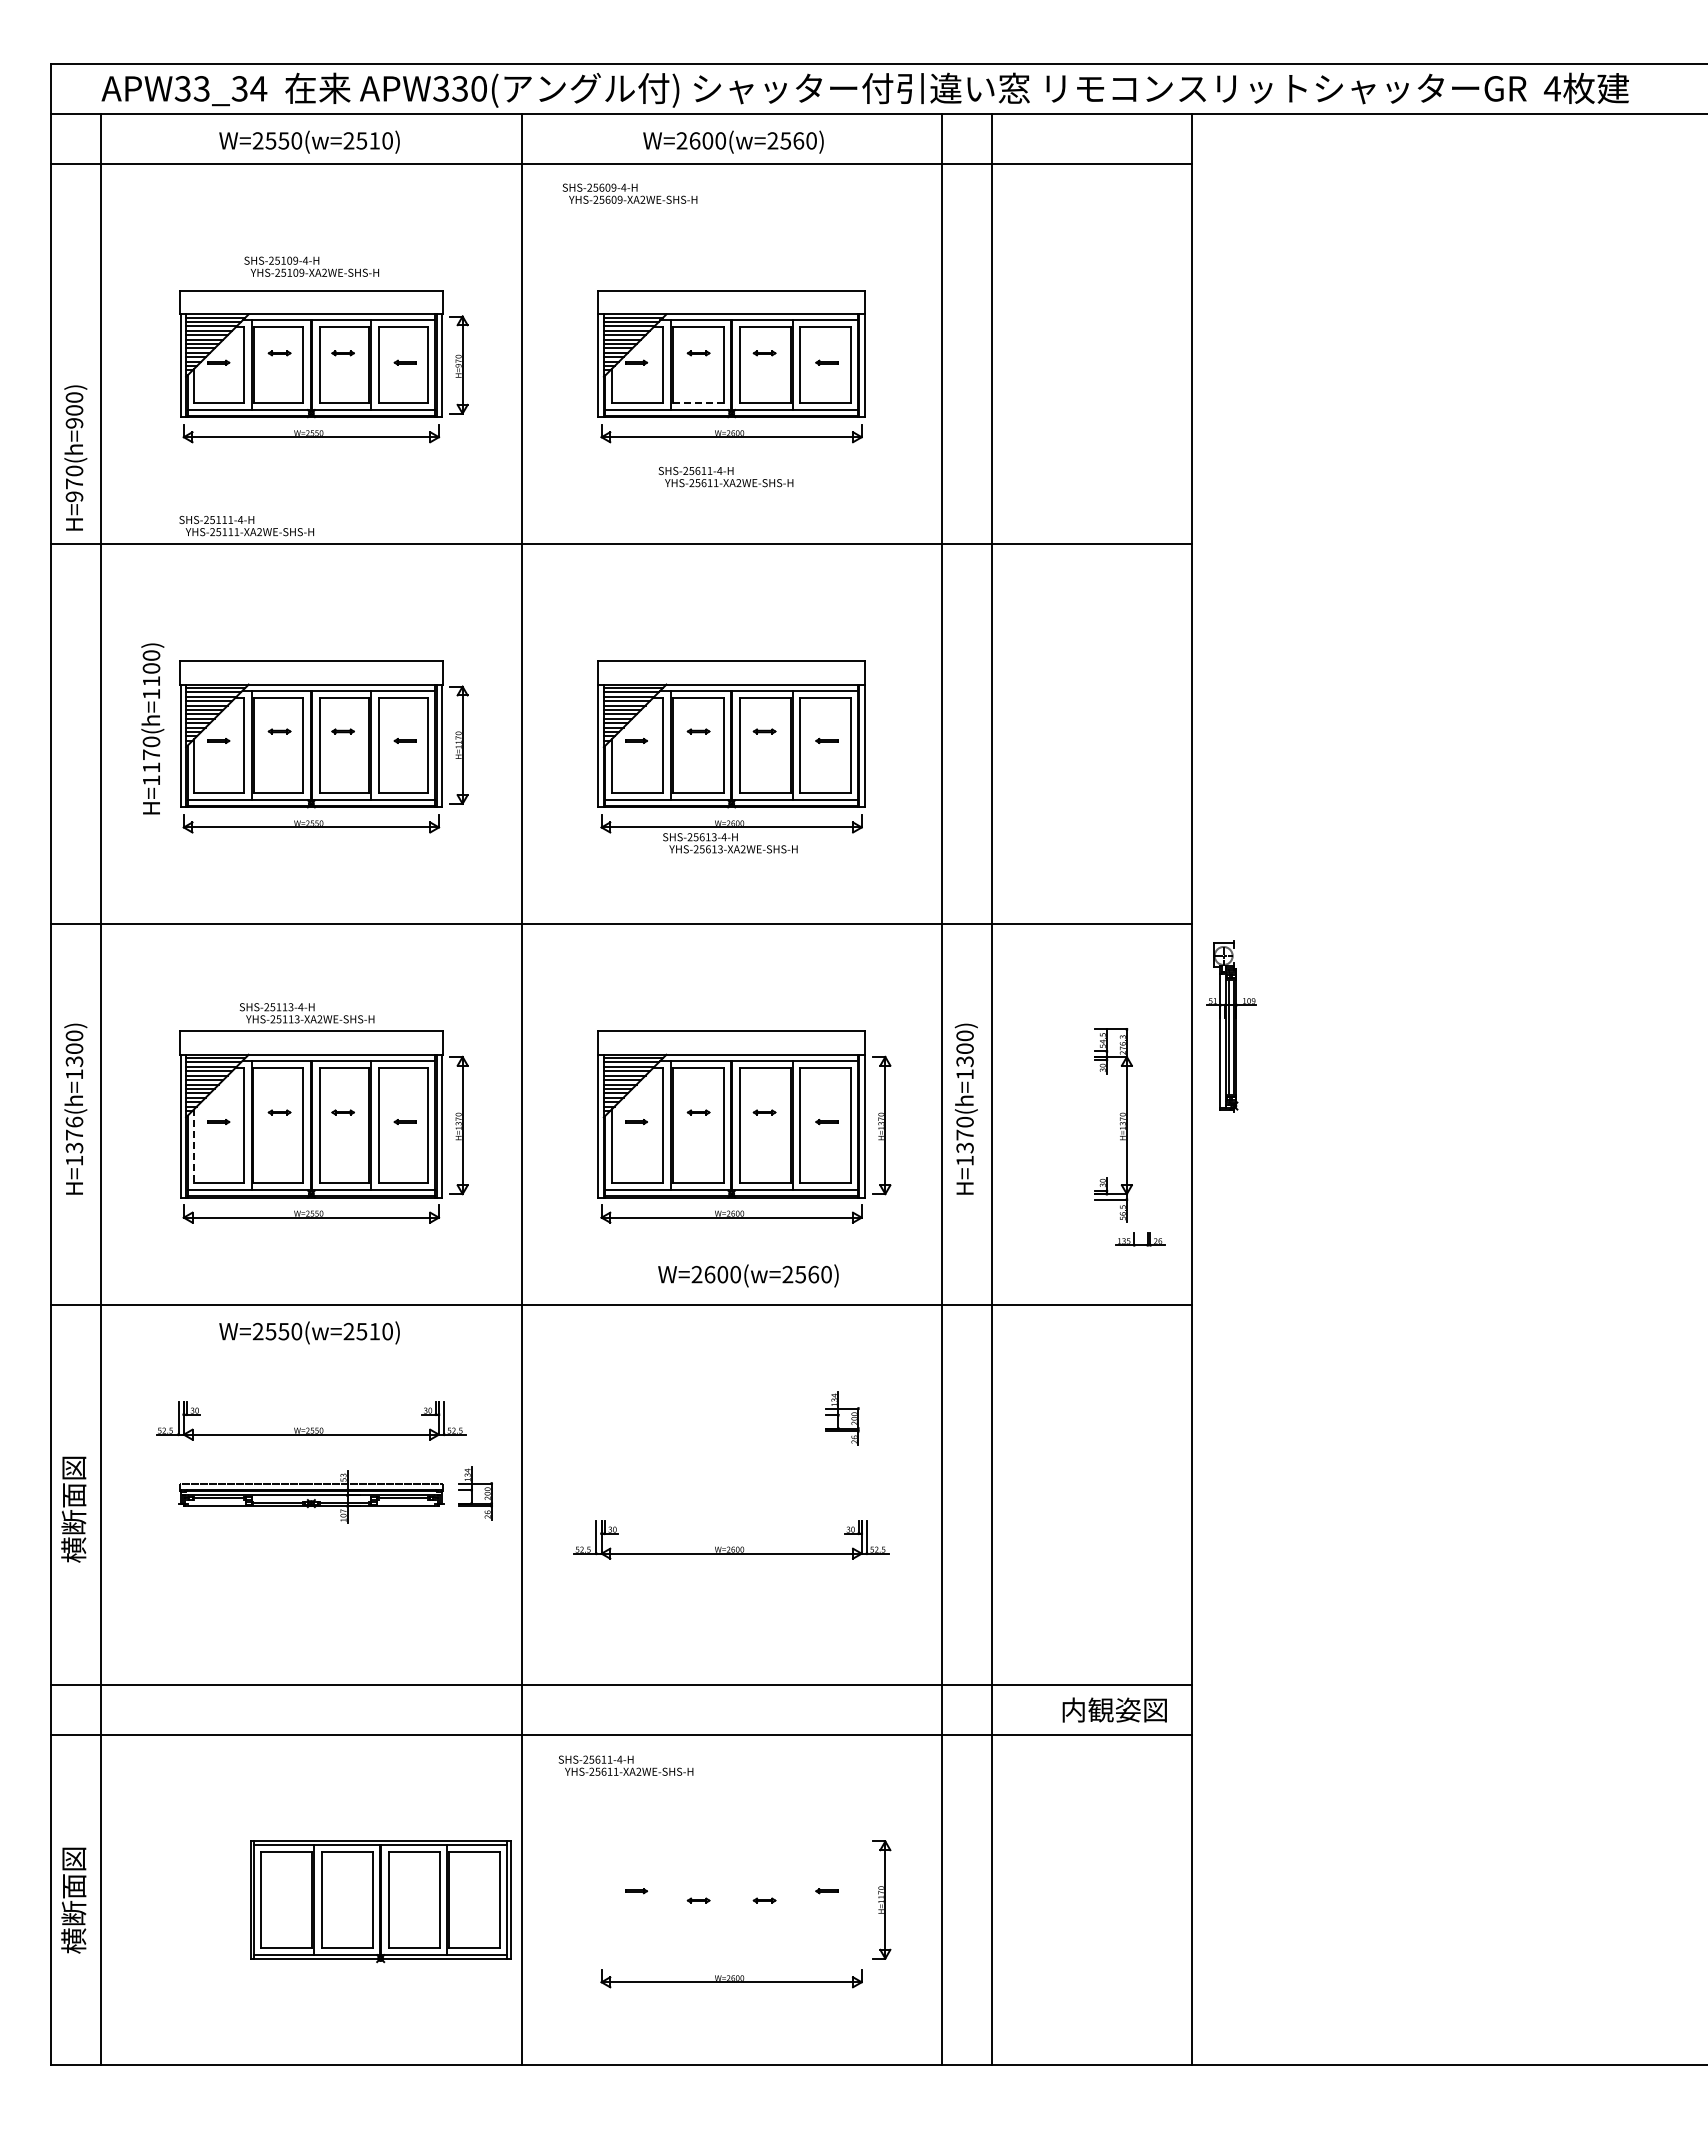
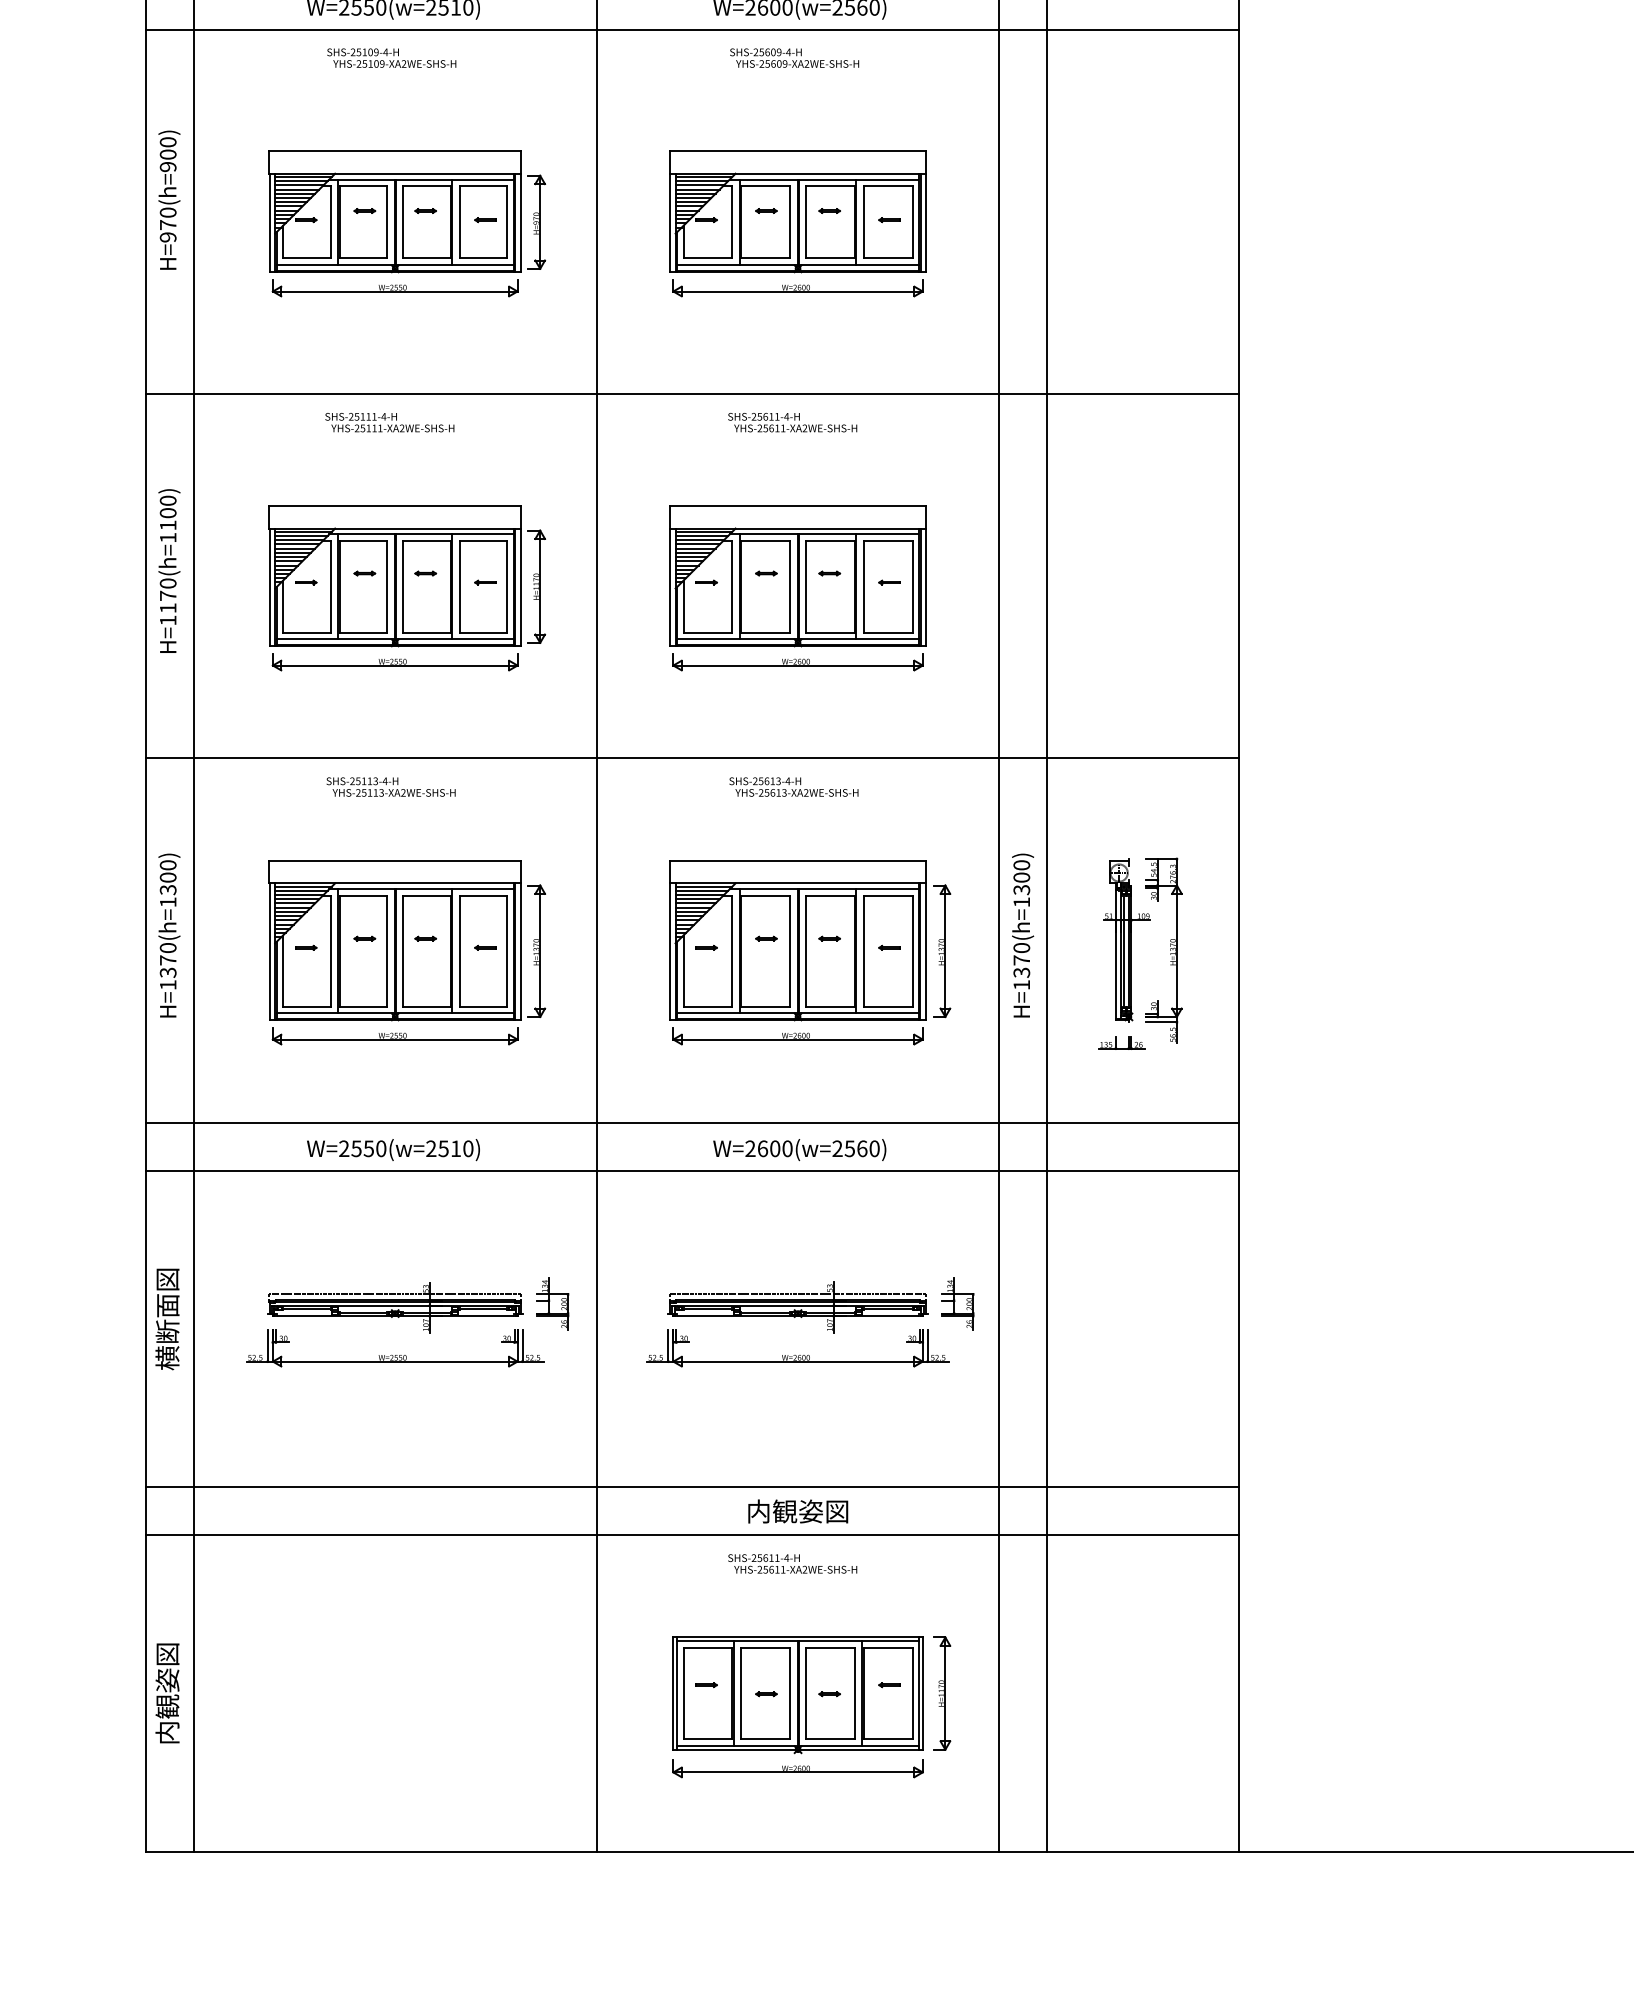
text: (629, 193) -> (794, 57), moved
text: (311, 266) -> (391, 57), moved
line: (698, 402) -> (766, 258), dashed -> solid
text: (75, 457) -> (169, 199), moved
text: (725, 476) -> (792, 422), moved
text: (246, 526) -> (389, 423), moved
text: (152, 728) -> (169, 570), moved
text: (730, 843) -> (794, 787), moved
text: (306, 1013) -> (390, 787), moved
part: (1231, 1026) -> (1126, 940), moved
text: (74, 1121) -> (168, 947), H=1376(h=1300) -> H=1370(h=1300)
line: (194, 1146) -> (283, 971), dashed -> solid
part: (1140, 1239) -> (1121, 1043), moved
text: (748, 1275) -> (799, 1149), moved
line: (621, 1354) -> (692, 1170), added
part: (842, 1418) -> (957, 1303), moved
part: (311, 1427) -> (395, 1354), moved
part: (731, 1496) -> (797, 1306), added
text: (1114, 1709) -> (797, 1510), moved
text: (625, 1765) -> (792, 1563), moved
part: (380, 1901) -> (797, 1695), moved
text: (73, 1913) -> (167, 1706), 横断面図 -> 内観姿図

